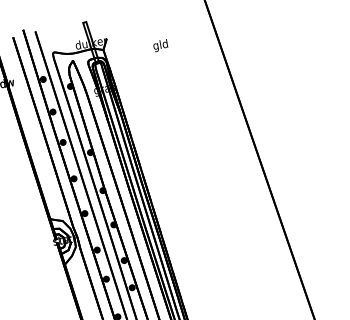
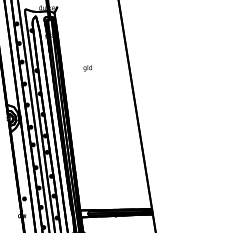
text: (160, 46) -> (87, 68), moved

